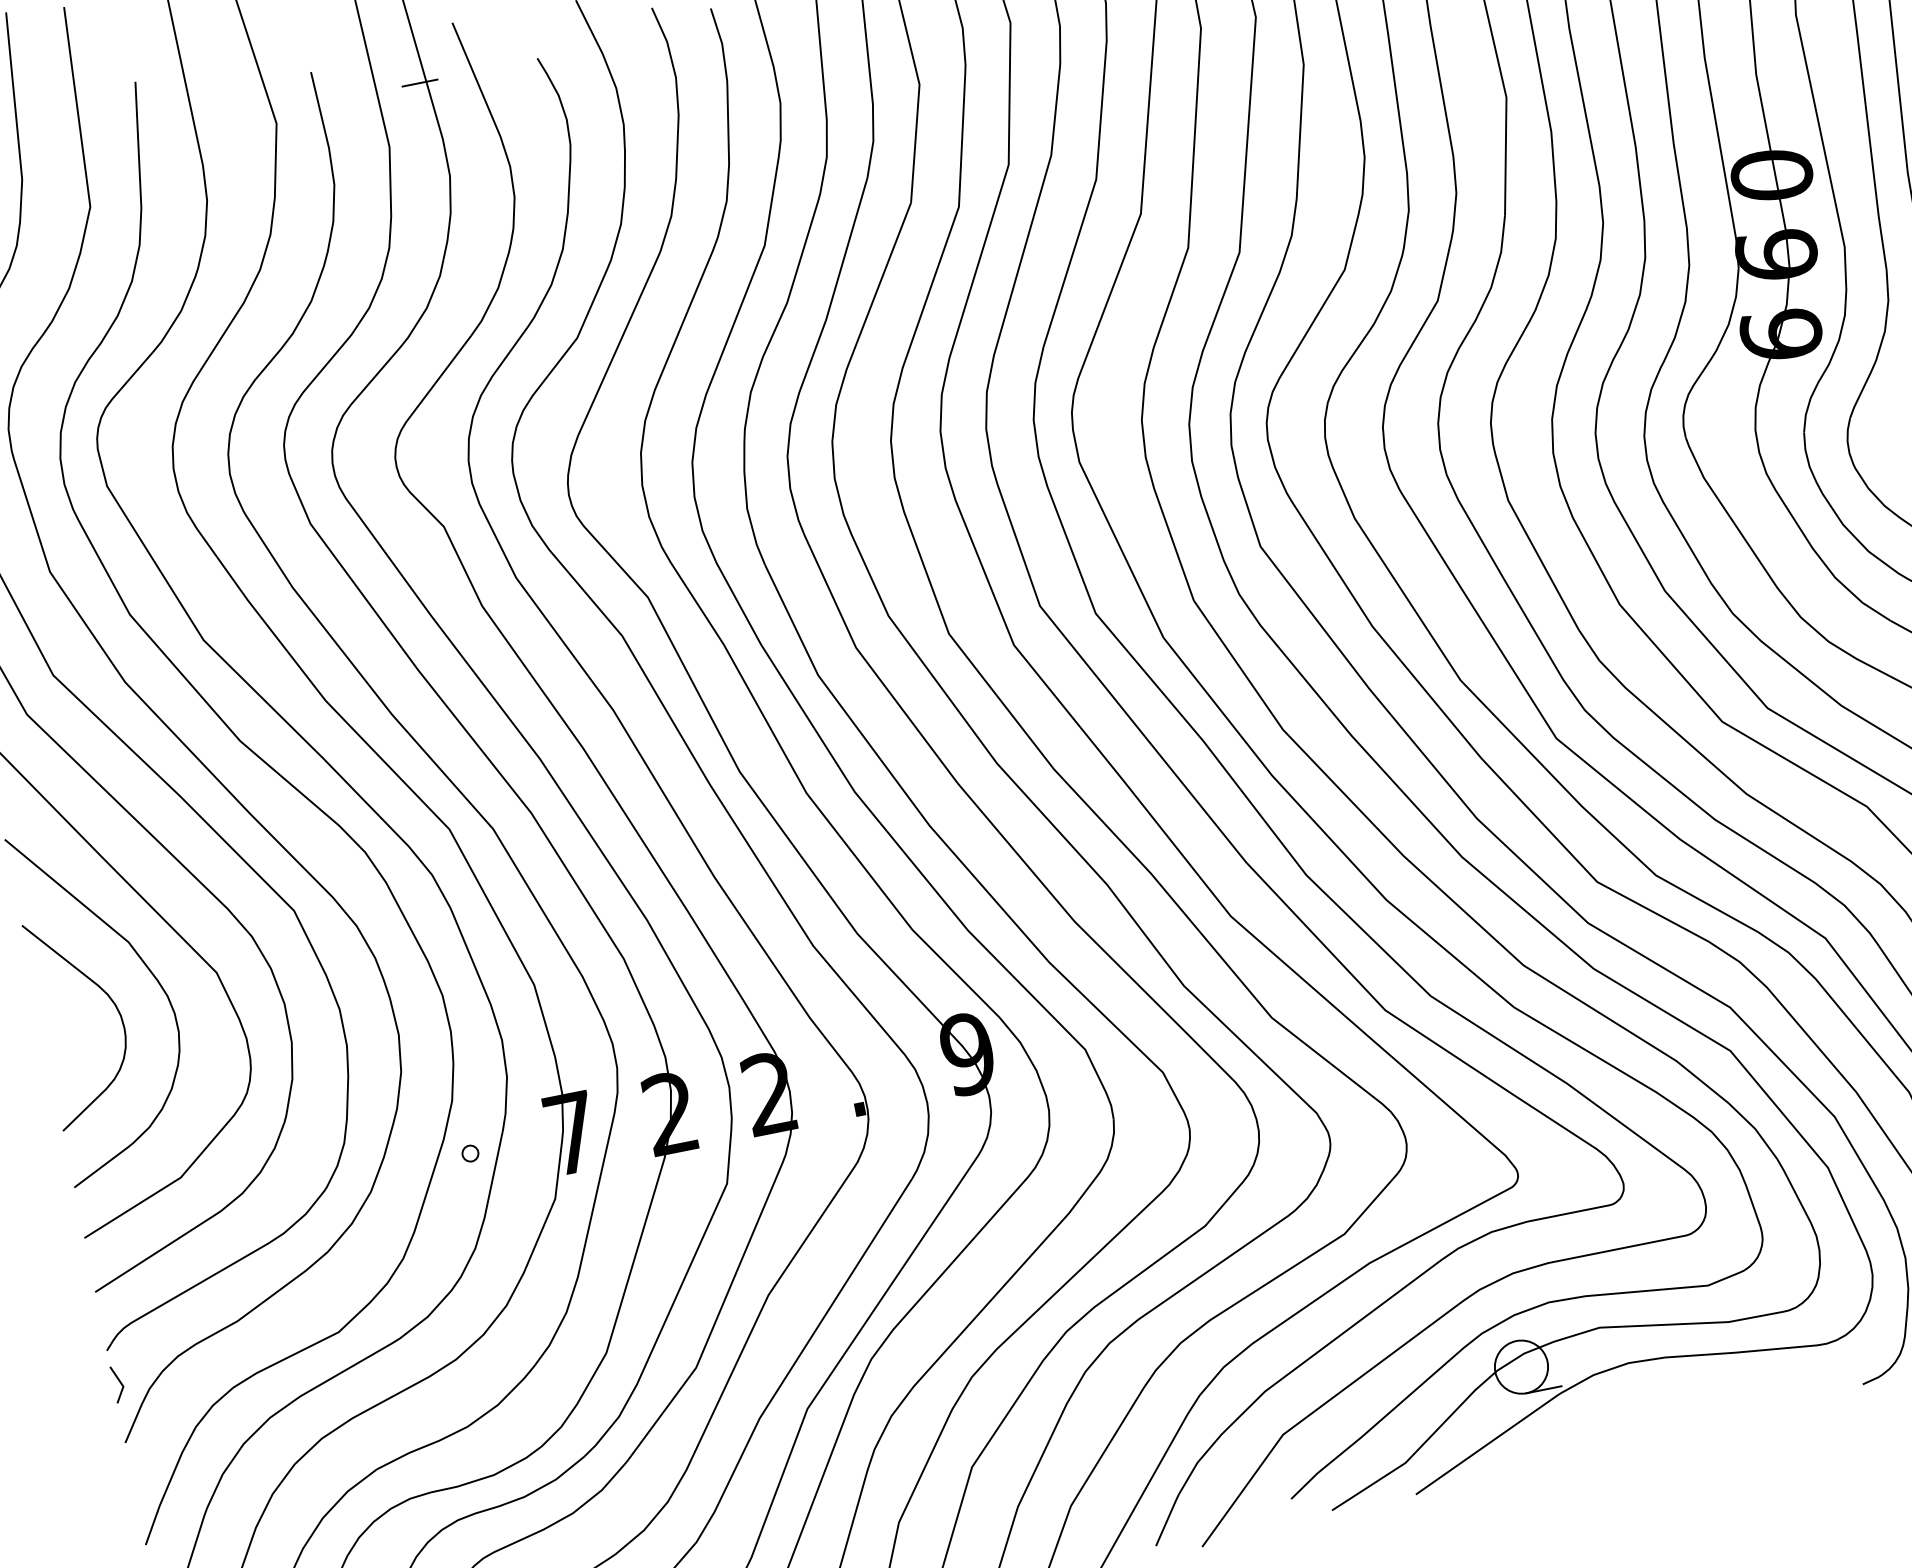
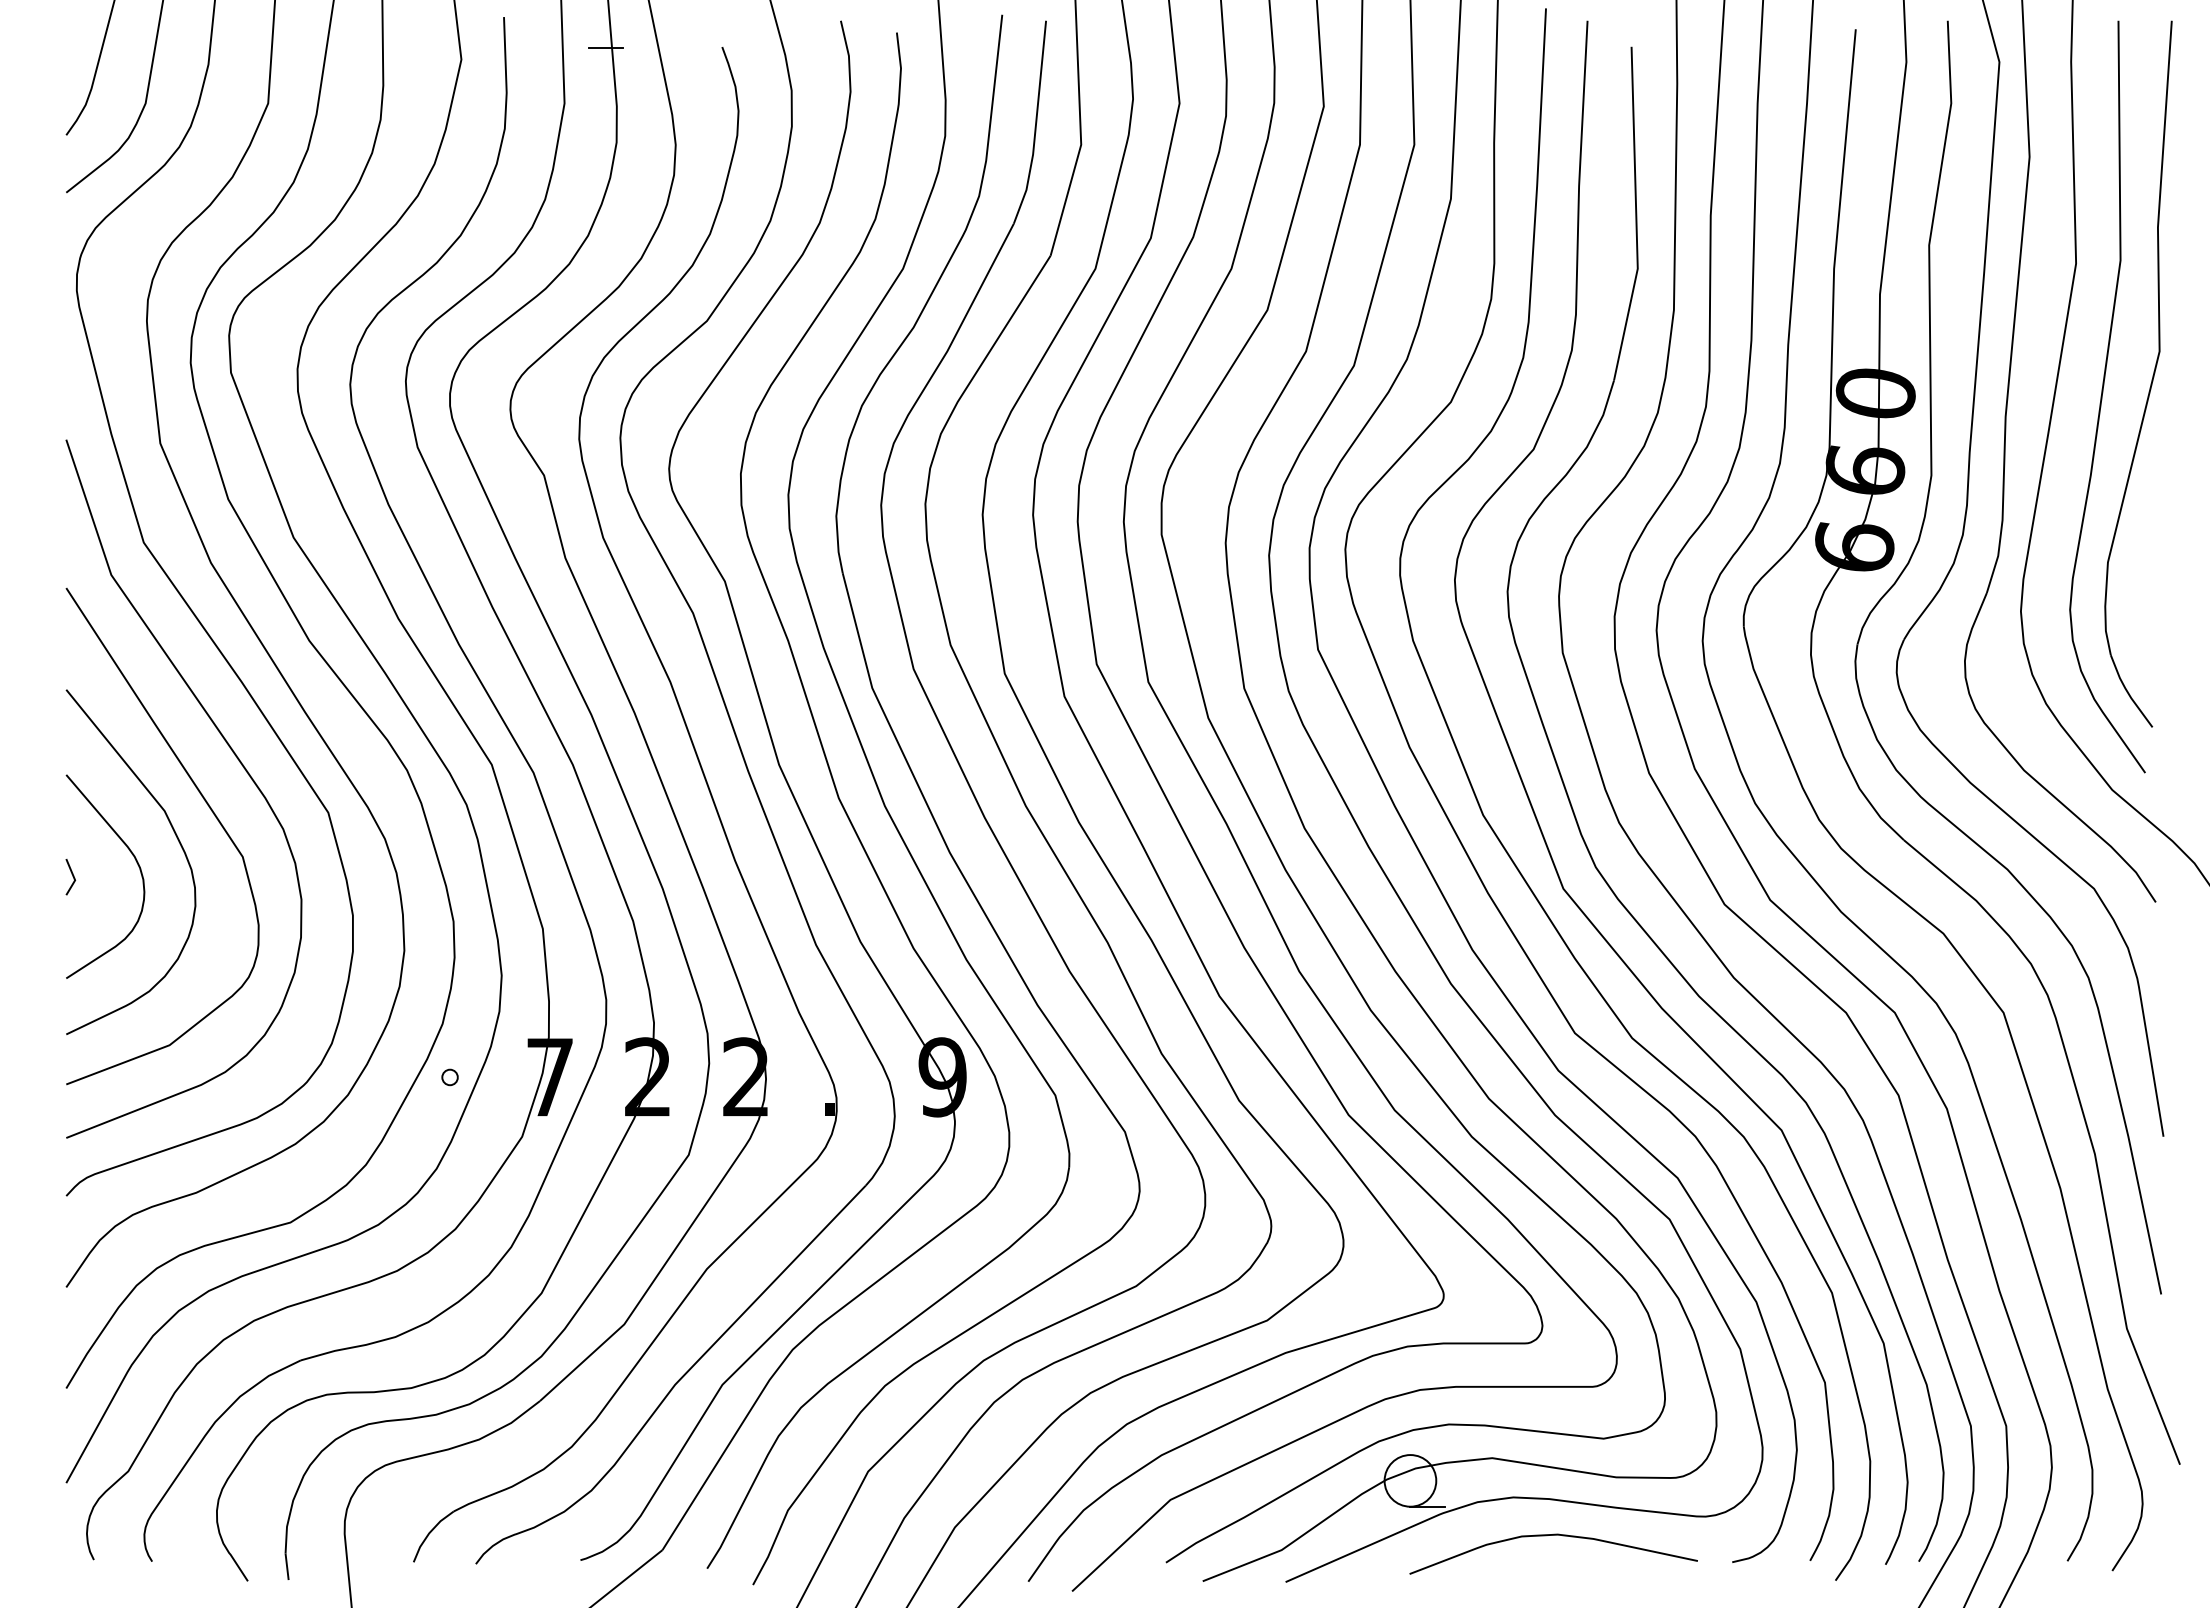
line: (119, 1383) -> (72, 876), moved
curve: (1676, 1393) -> (1553, 1535), added

